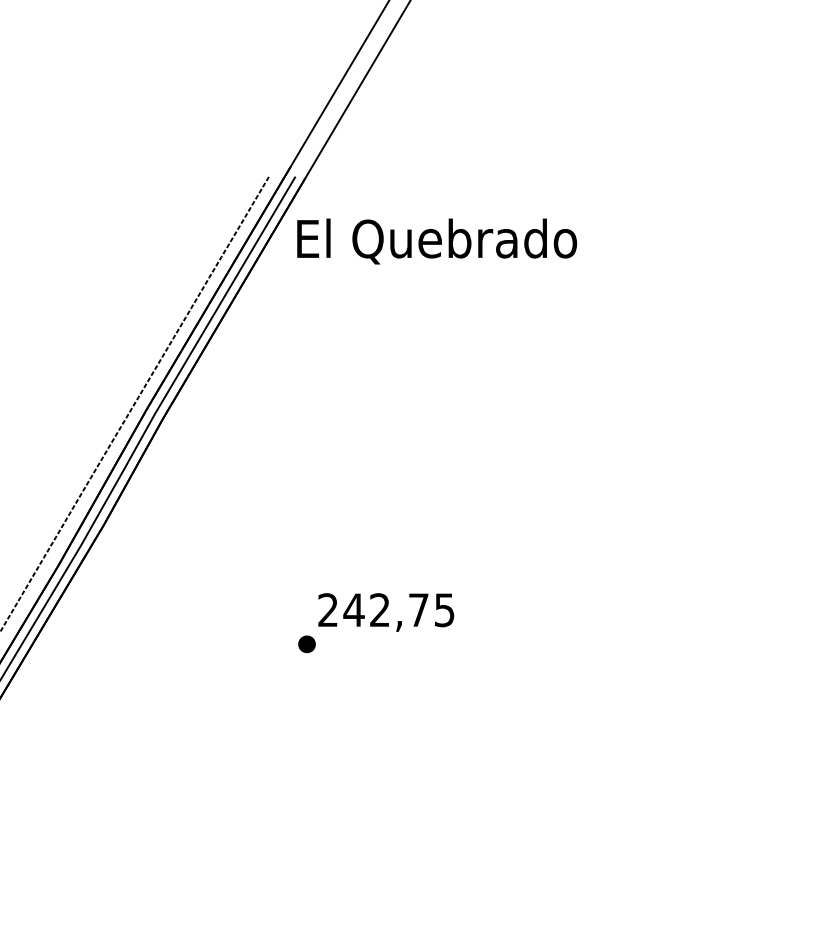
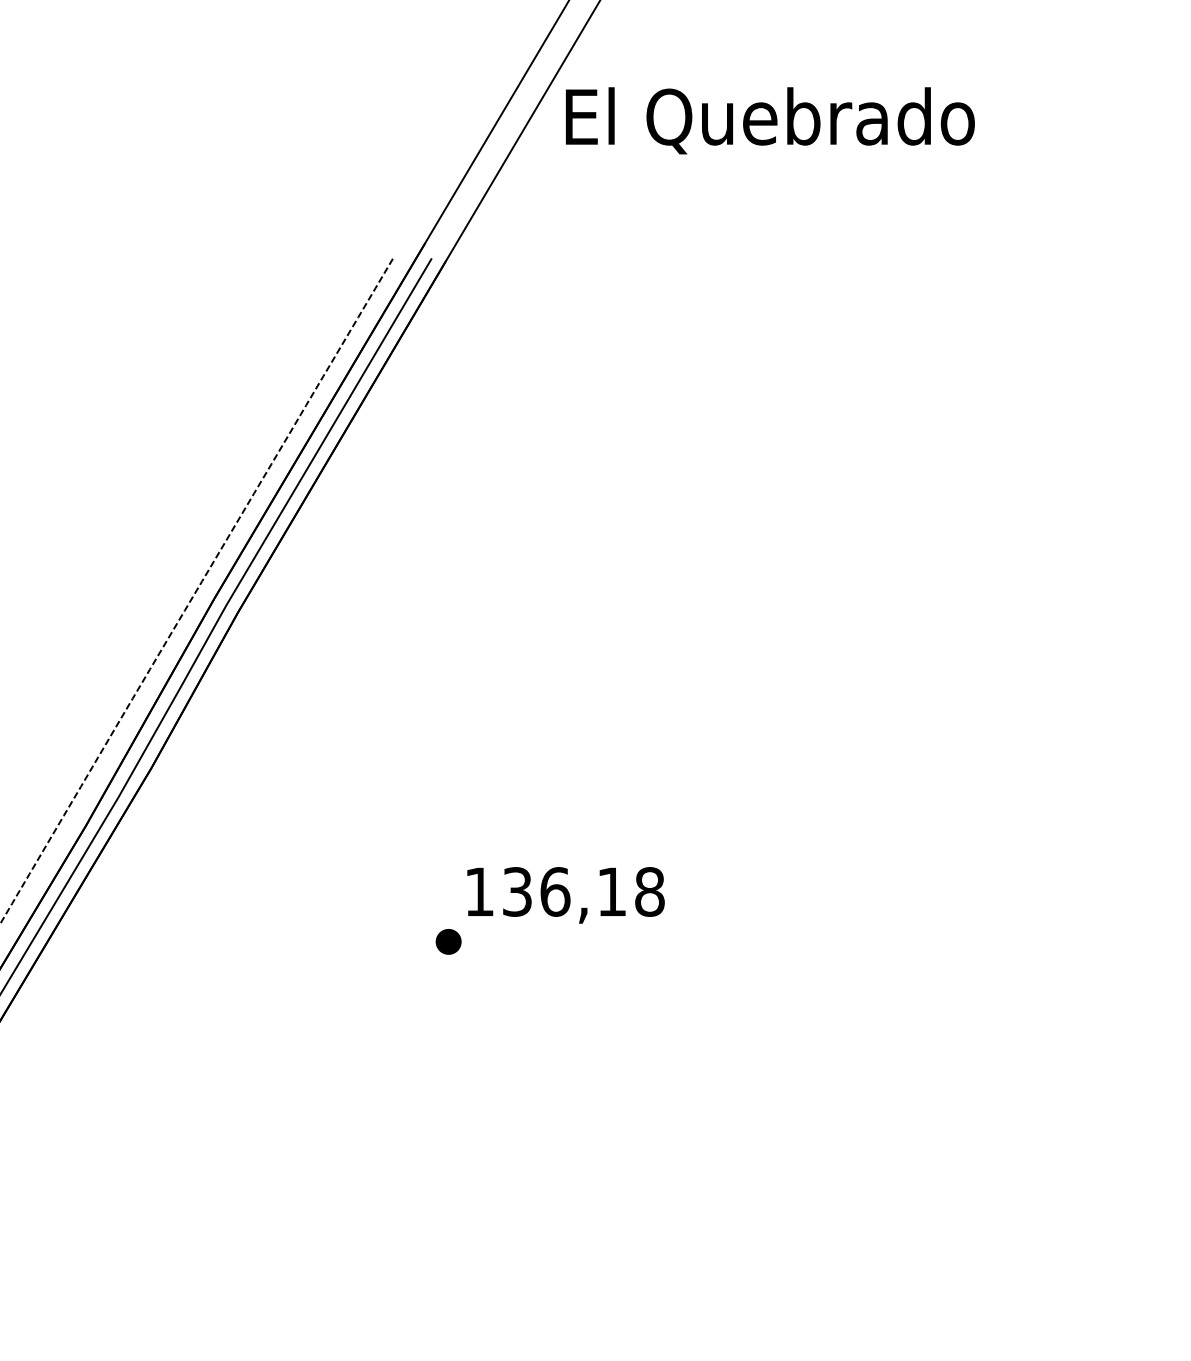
text: (437, 241) -> (770, 120), moved
text: (386, 610) -> (564, 892), 242,75 -> 136,18

